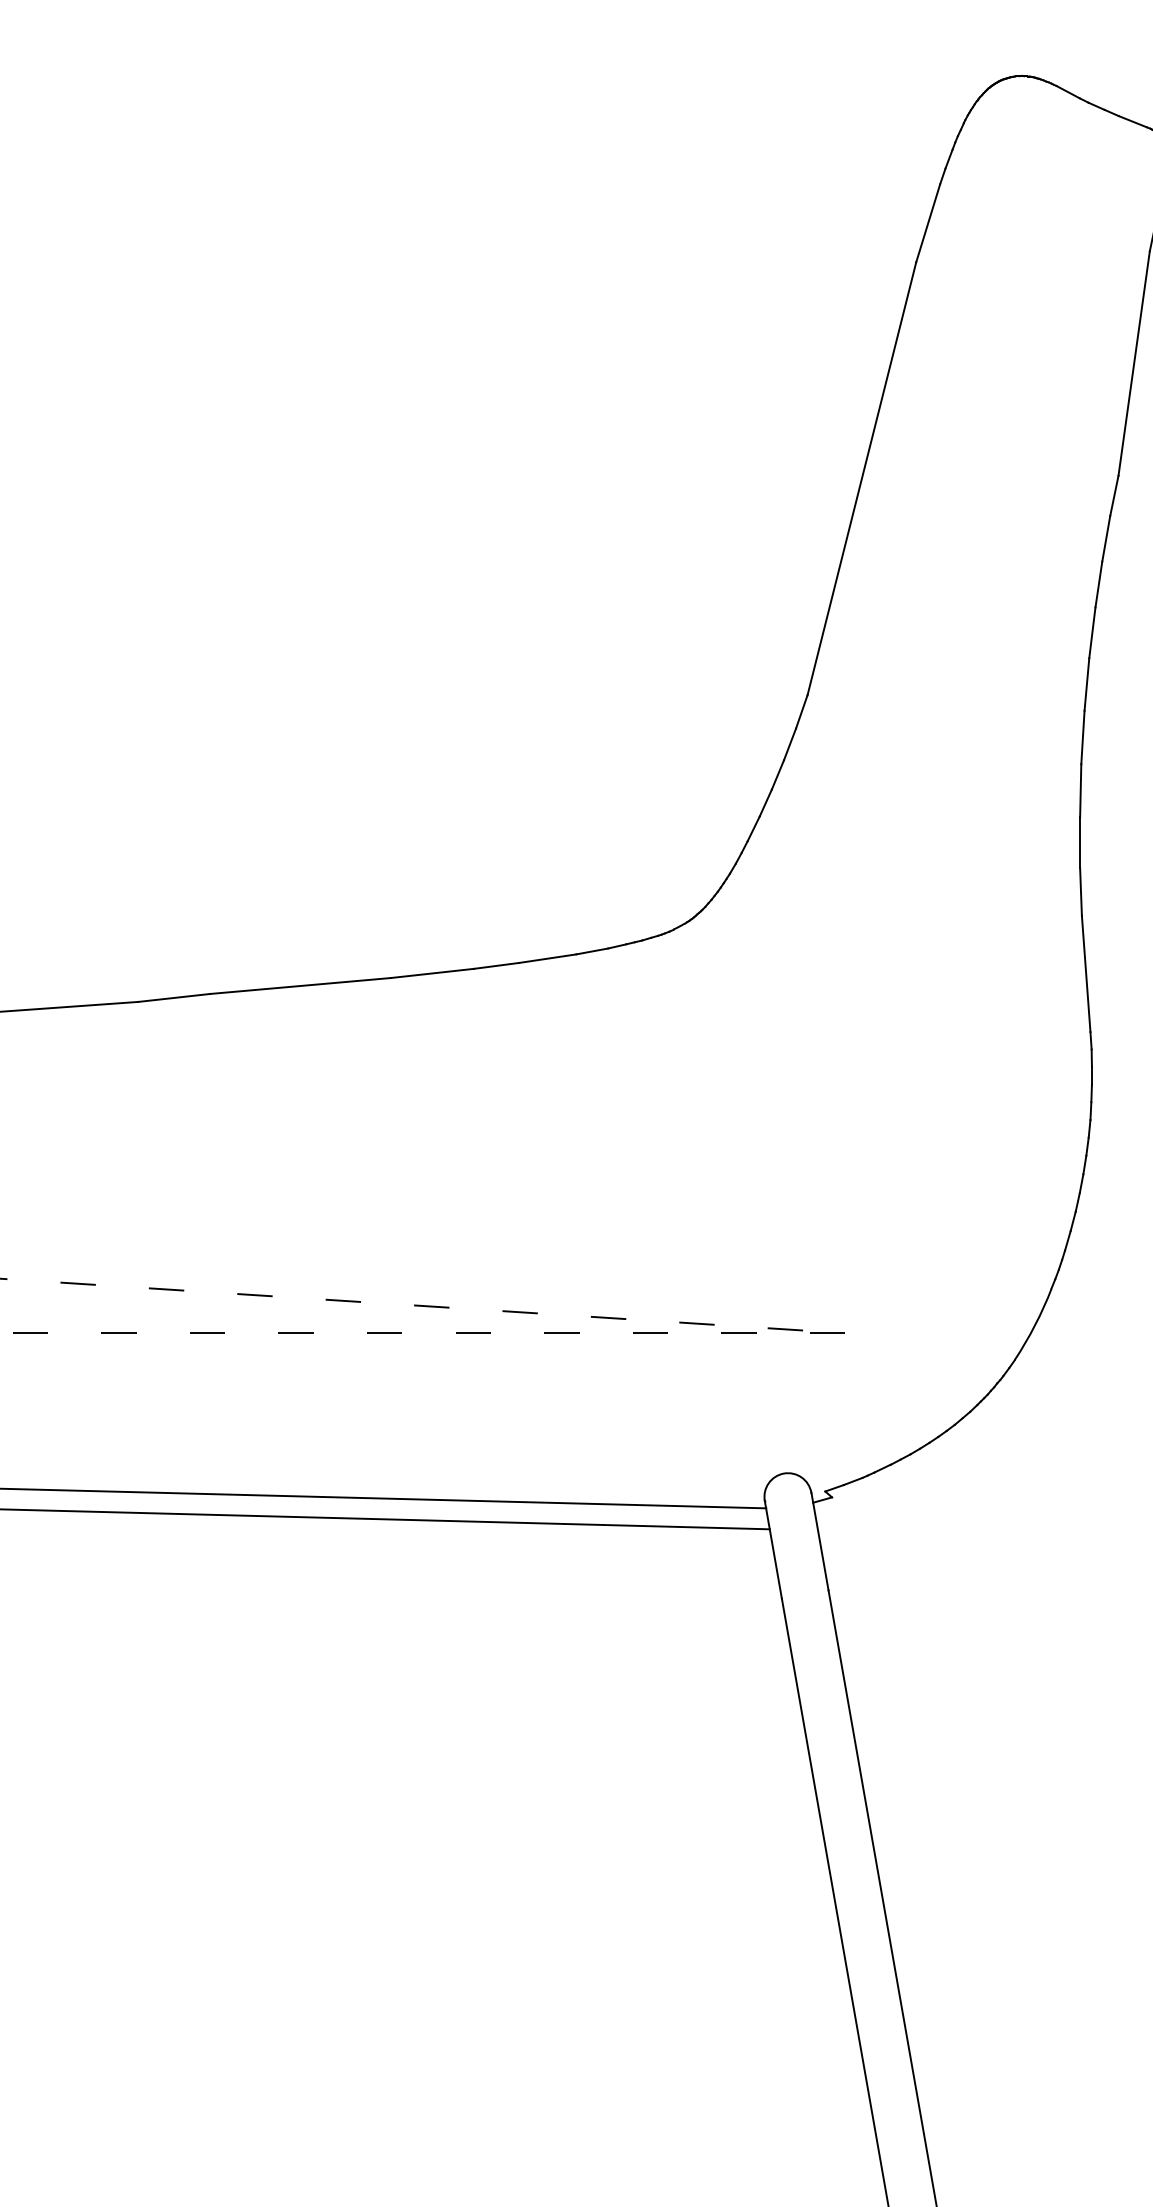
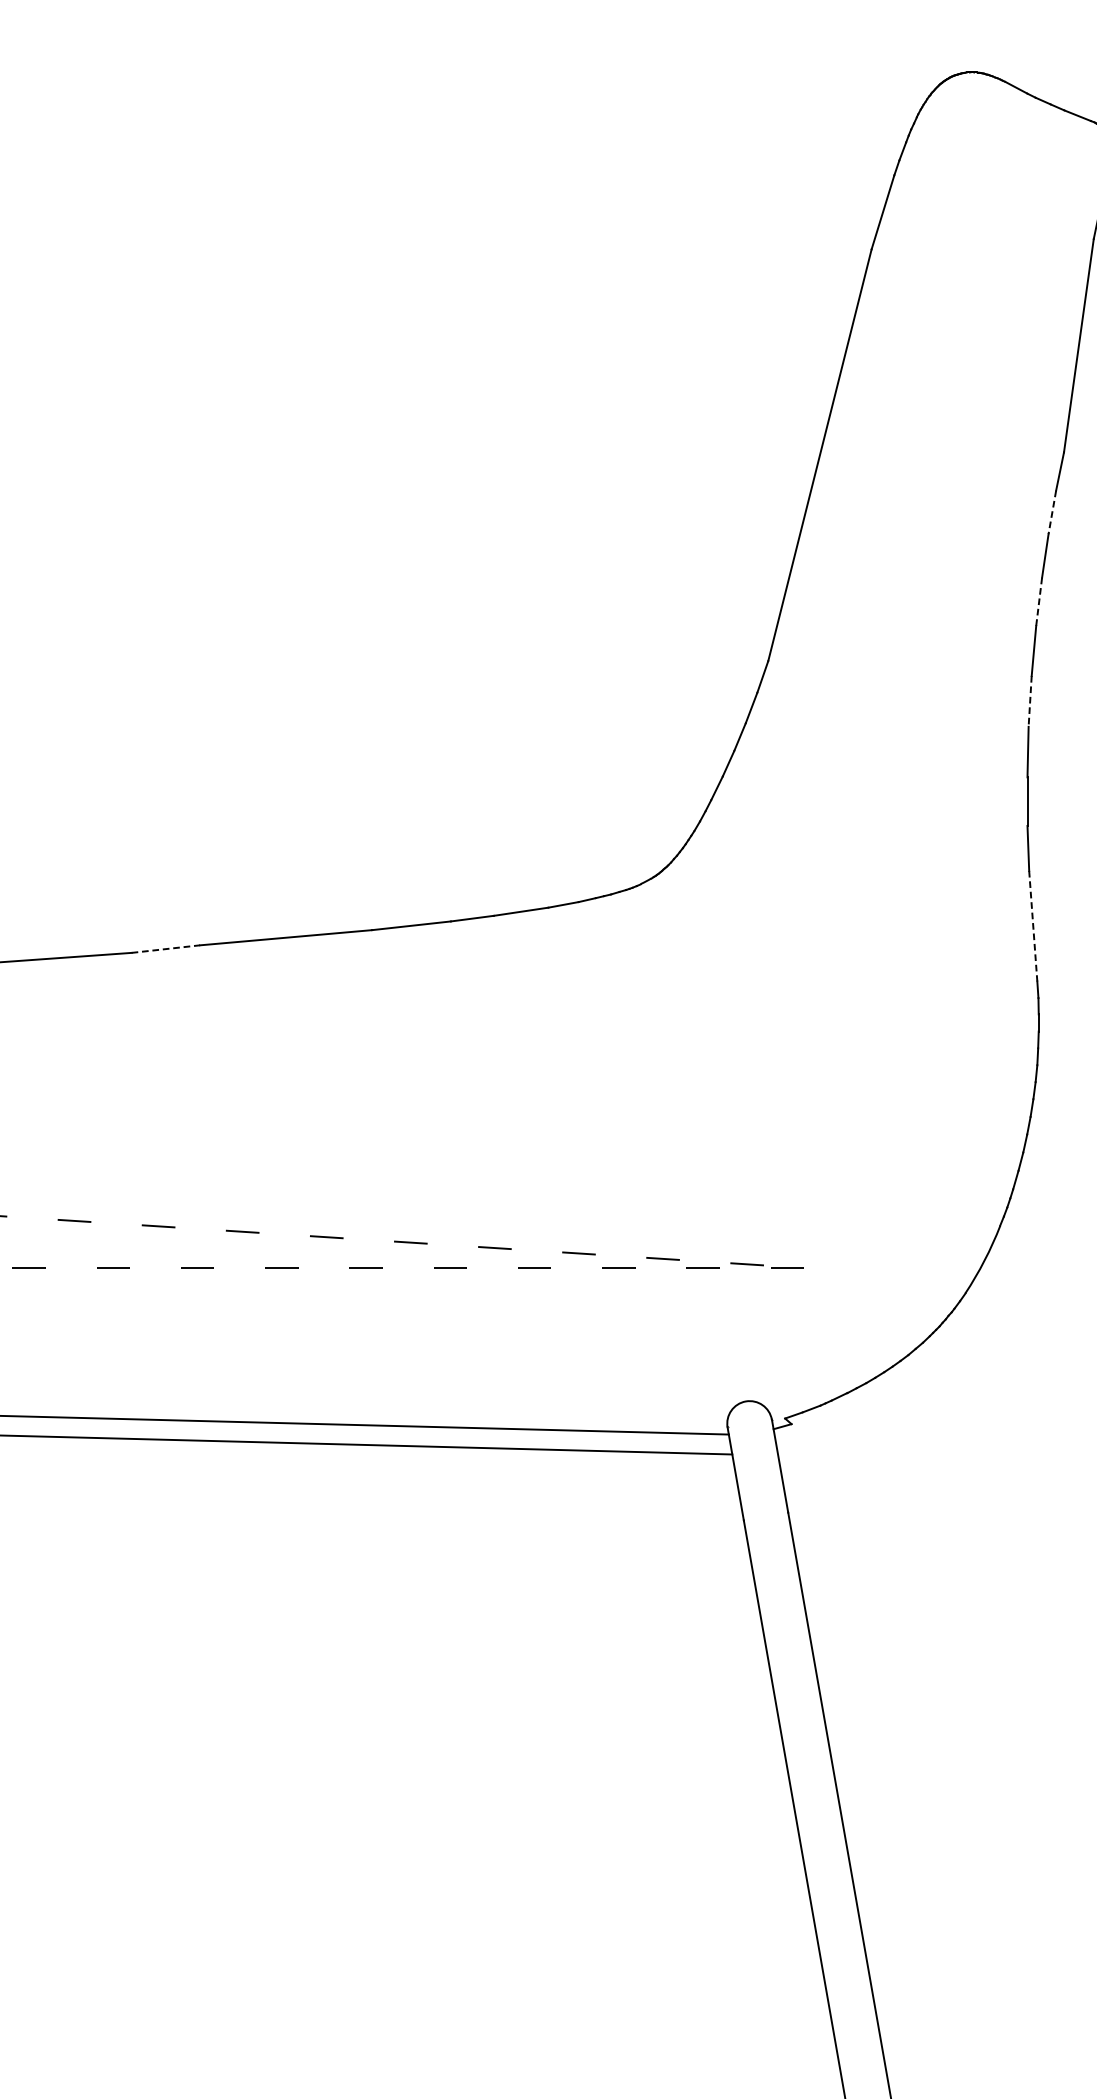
line: (1106, 539) -> (1052, 513), solid -> dashed
line: (1092, 632) -> (1039, 601), solid -> dashed
line: (1082, 737) -> (1029, 701), solid -> dashed
line: (1086, 974) -> (1033, 926), solid -> dashed
line: (174, 997) -> (166, 948), solid -> dashed

